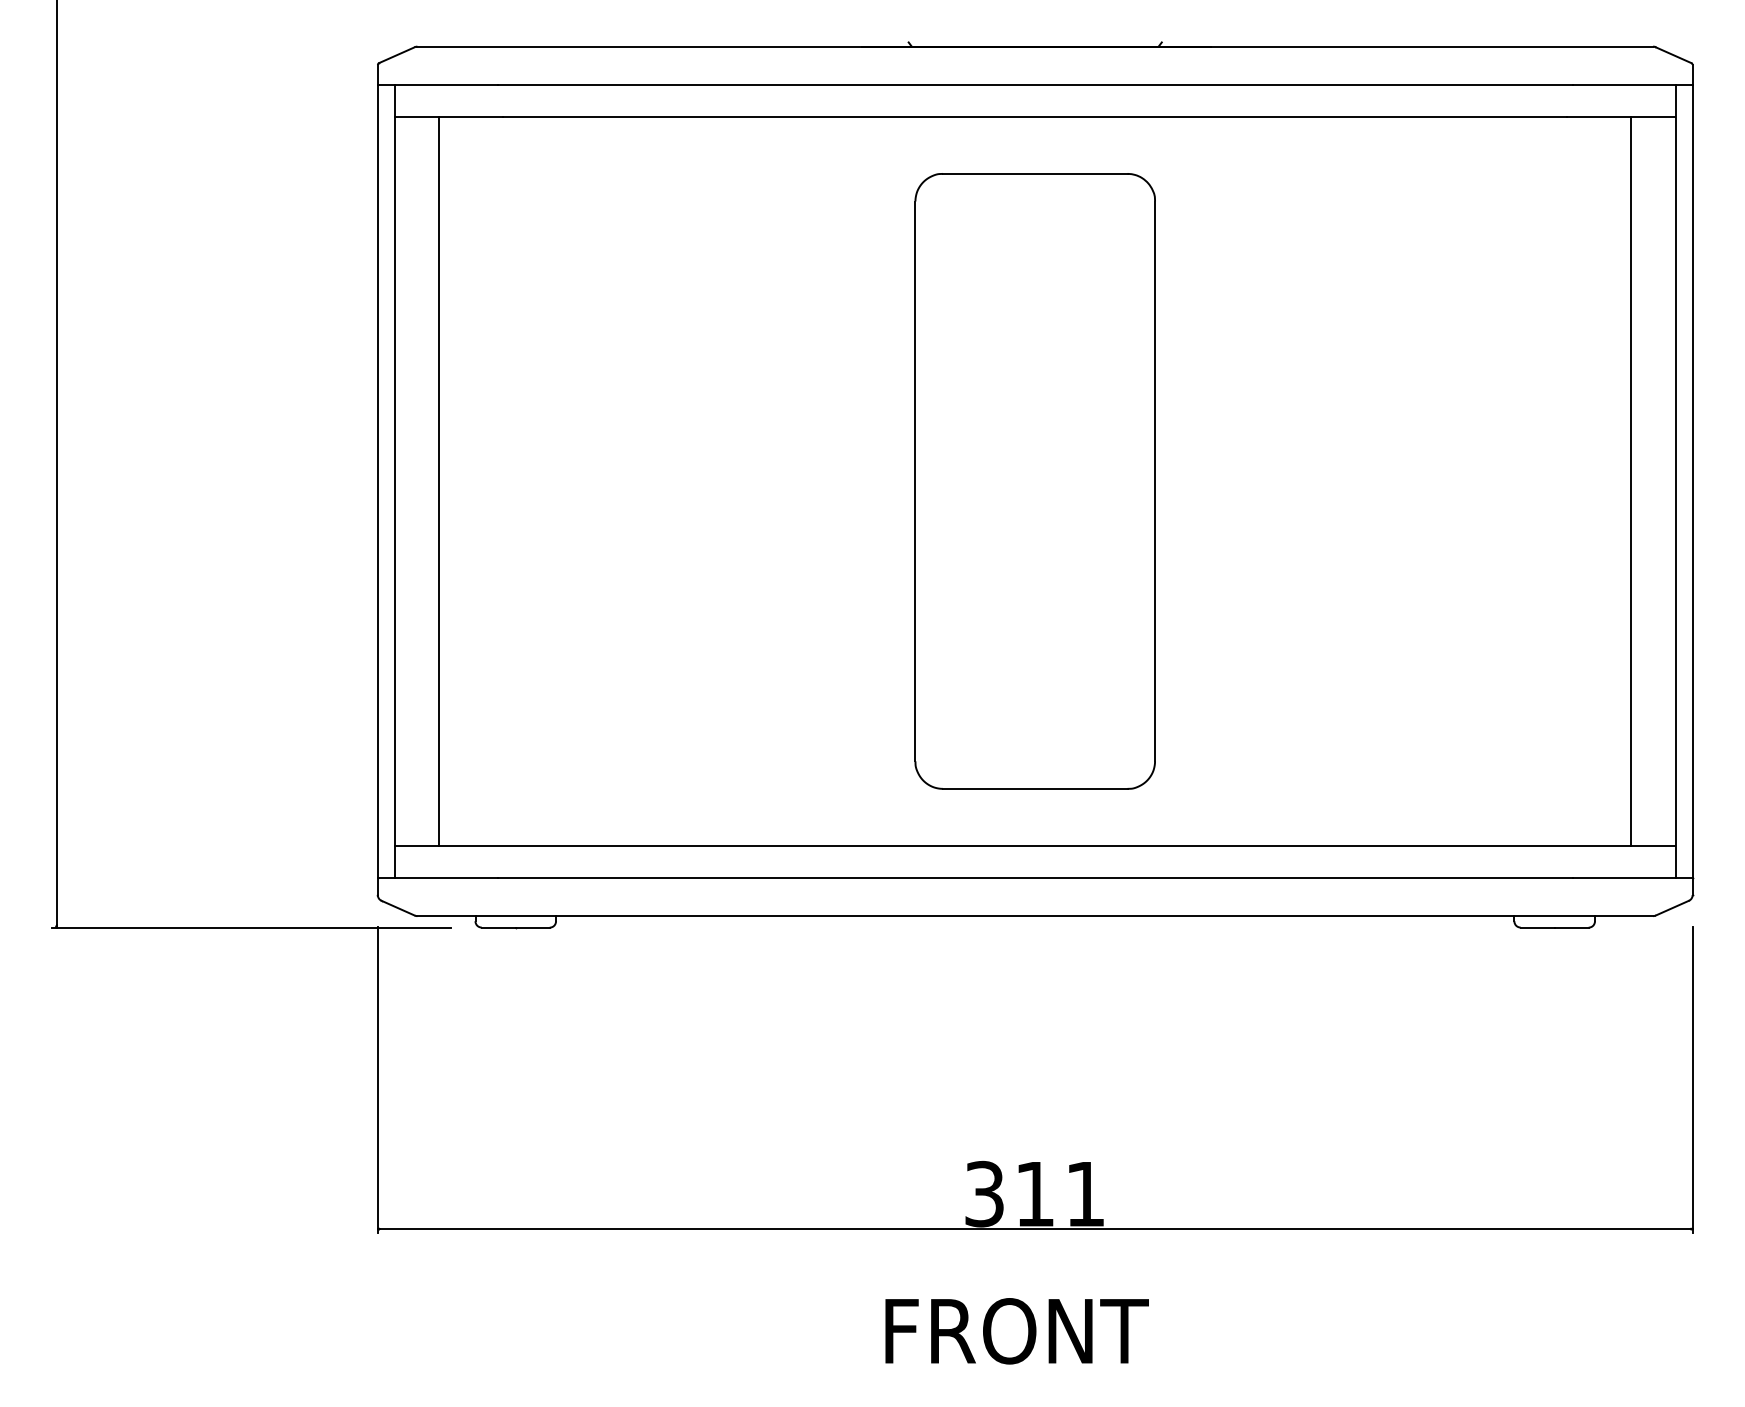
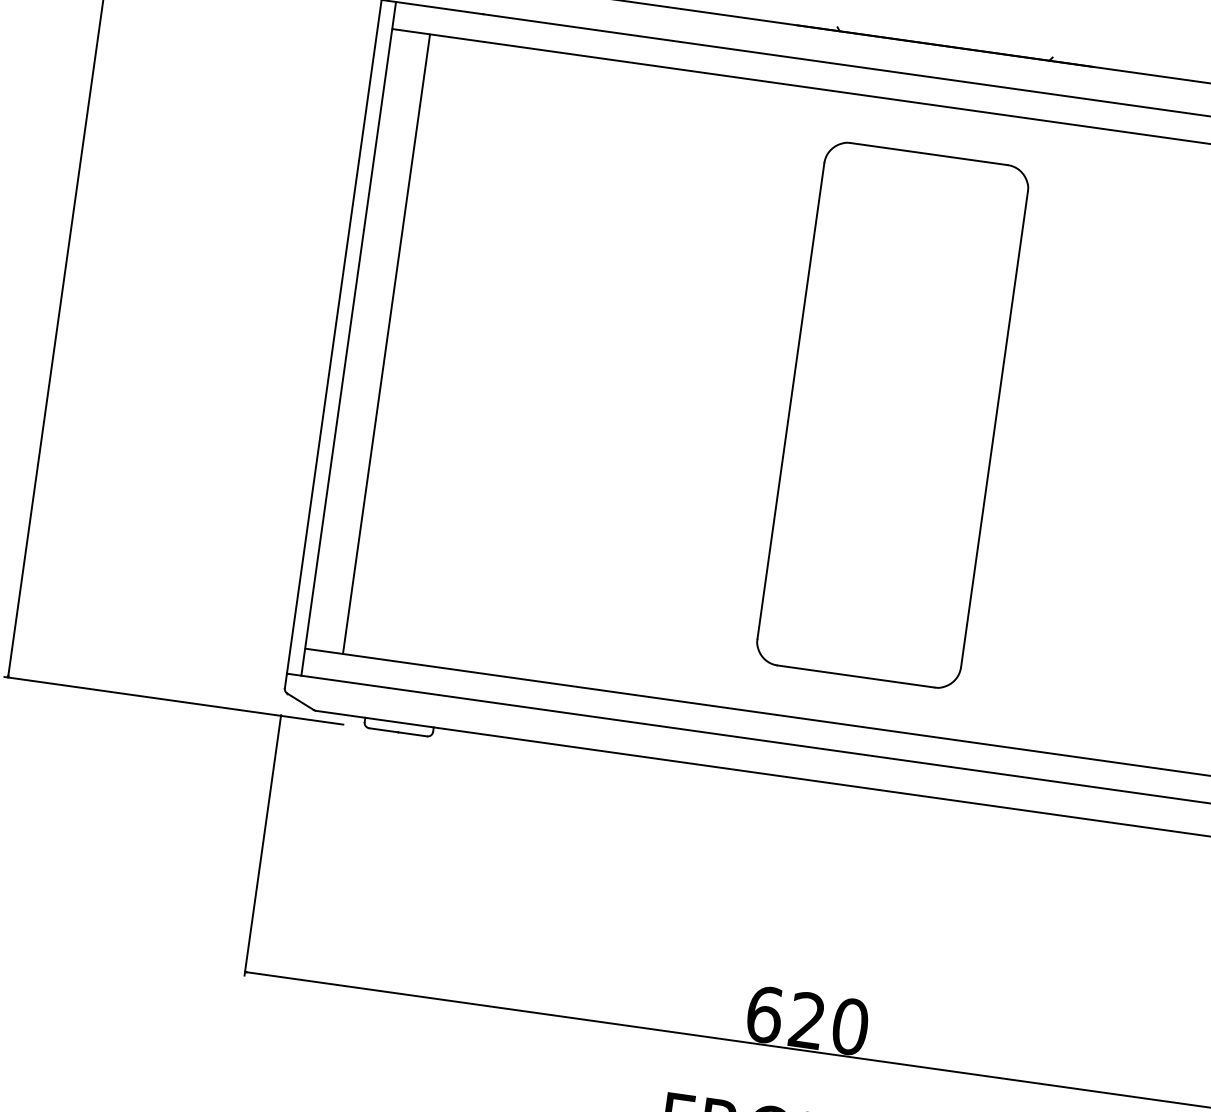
text: (1035, 1193) -> (807, 1020), 311 -> 620

